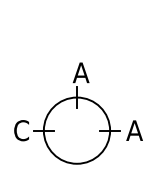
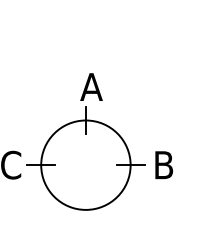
text: (134, 130) -> (163, 164), A -> B

